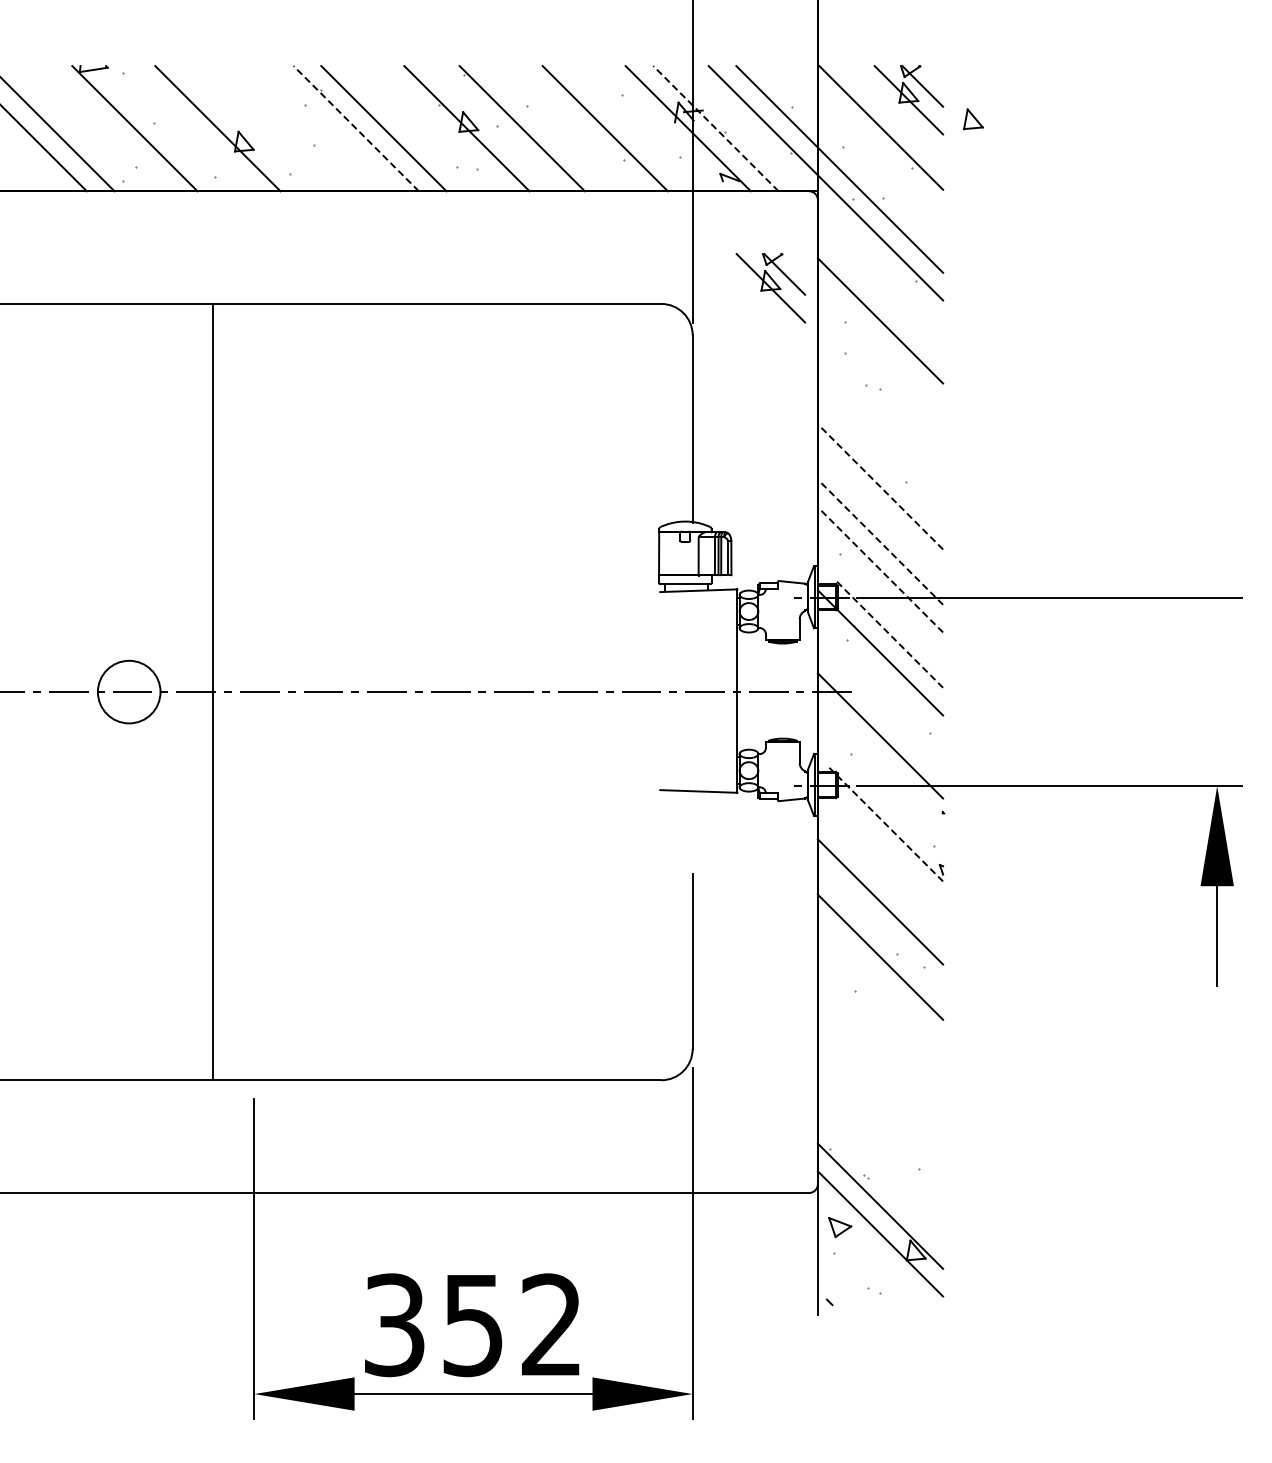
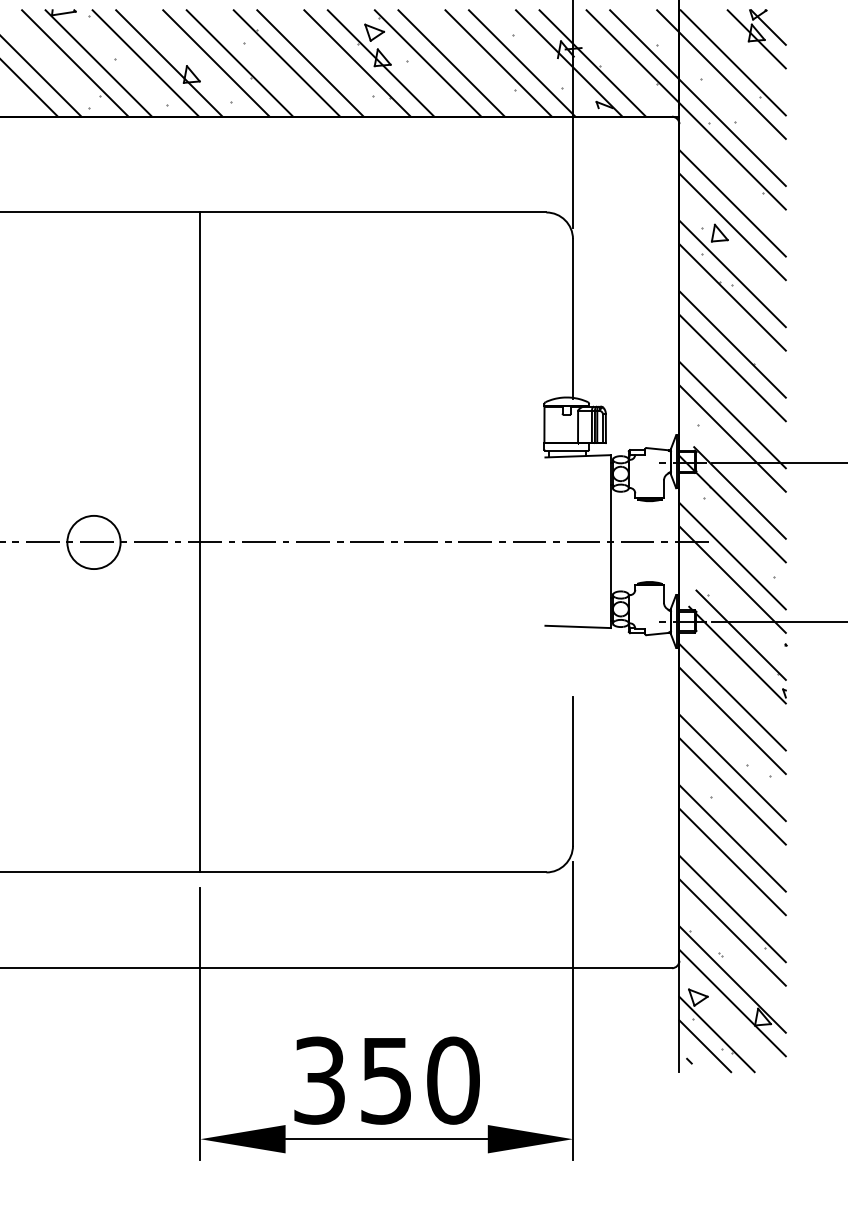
part: (459, 92) -> (374, 32), added
part: (973, 119) -> (719, 233), moved
line: (106, 128) -> (74, 63), added
line: (189, 128) -> (145, 63), added
line: (272, 128) -> (215, 63), added
line: (300, 128) -> (239, 63), added
line: (356, 128) -> (287, 63), dashed -> solid
line: (438, 128) -> (356, 63), added
line: (549, 128) -> (451, 63), added
line: (632, 128) -> (521, 63), added
line: (715, 128) -> (592, 63), dashed -> solid
line: (867, 141) -> (721, 74), added
part: (770, 288) -> (639, 199), removed
line: (880, 292) -> (732, 202), added
line: (880, 375) -> (732, 273), added
line: (880, 403) -> (732, 297), added
line: (880, 458) -> (732, 343), added
line: (880, 486) -> (732, 367), dashed -> solid
line: (880, 542) -> (732, 415), dashed -> solid
line: (880, 569) -> (732, 438), dashed -> solid
line: (888, 633) -> (739, 492), dashed -> solid
line: (213, 691) -> (200, 541), moved
line: (880, 707) -> (732, 555), added
line: (890, 800) -> (741, 634), added
line: (885, 824) -> (736, 655), dashed -> solid
line: (880, 873) -> (732, 696), added
line: (880, 984) -> (732, 791), added
line: (880, 1039) -> (732, 837), added
line: (880, 1067) -> (732, 861), added
line: (880, 1122) -> (732, 908), added
line: (880, 1150) -> (732, 932), added
line: (861, 1270) -> (716, 1034), added
line: (847, 1284) -> (704, 1046), added
text: (552, 1325) -> (453, 1080), 352 -> 350

